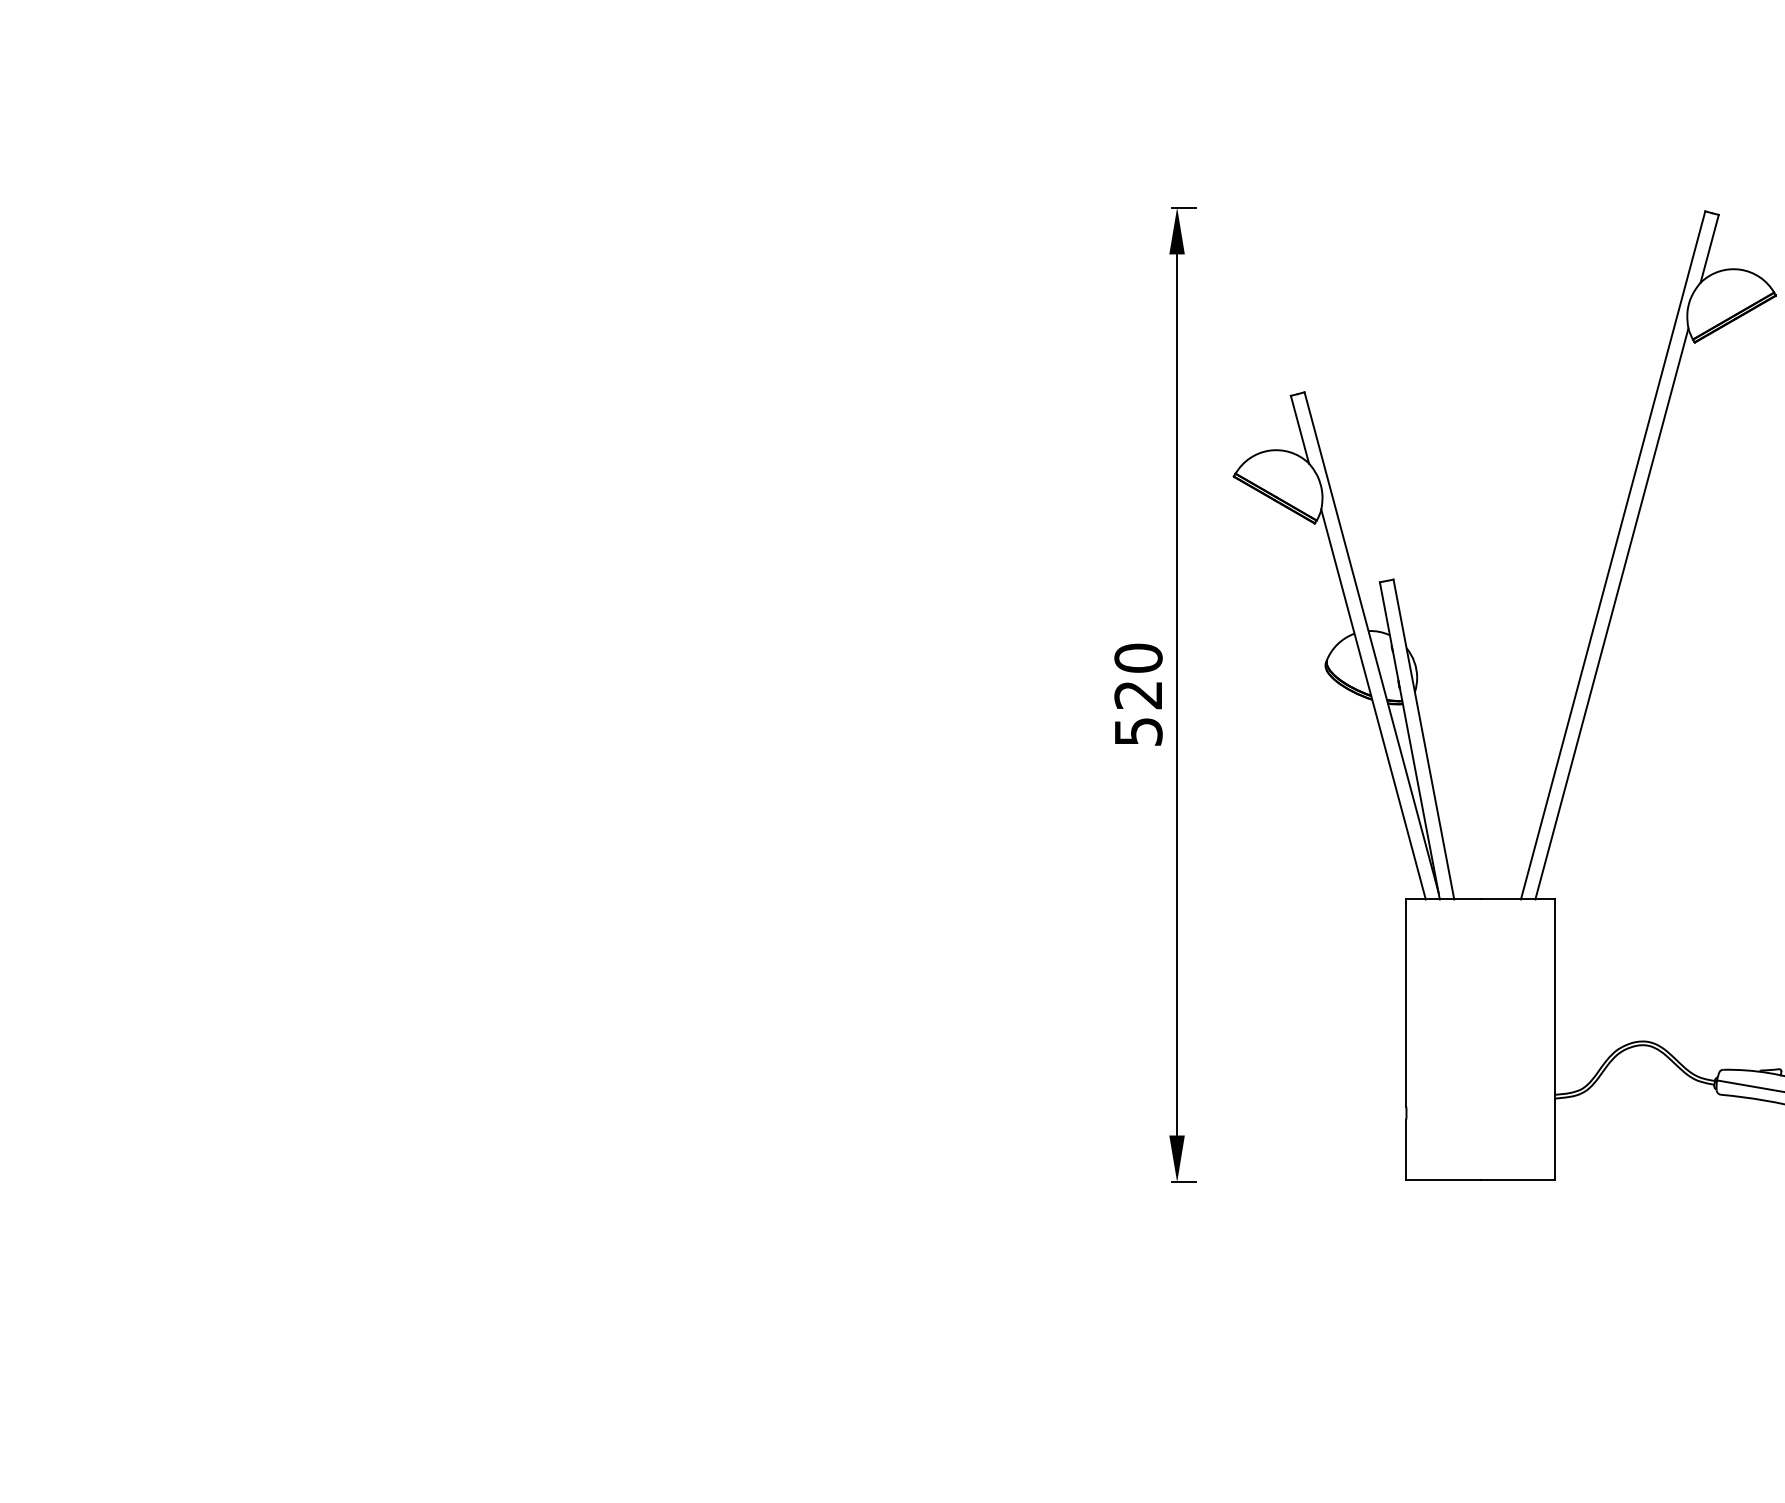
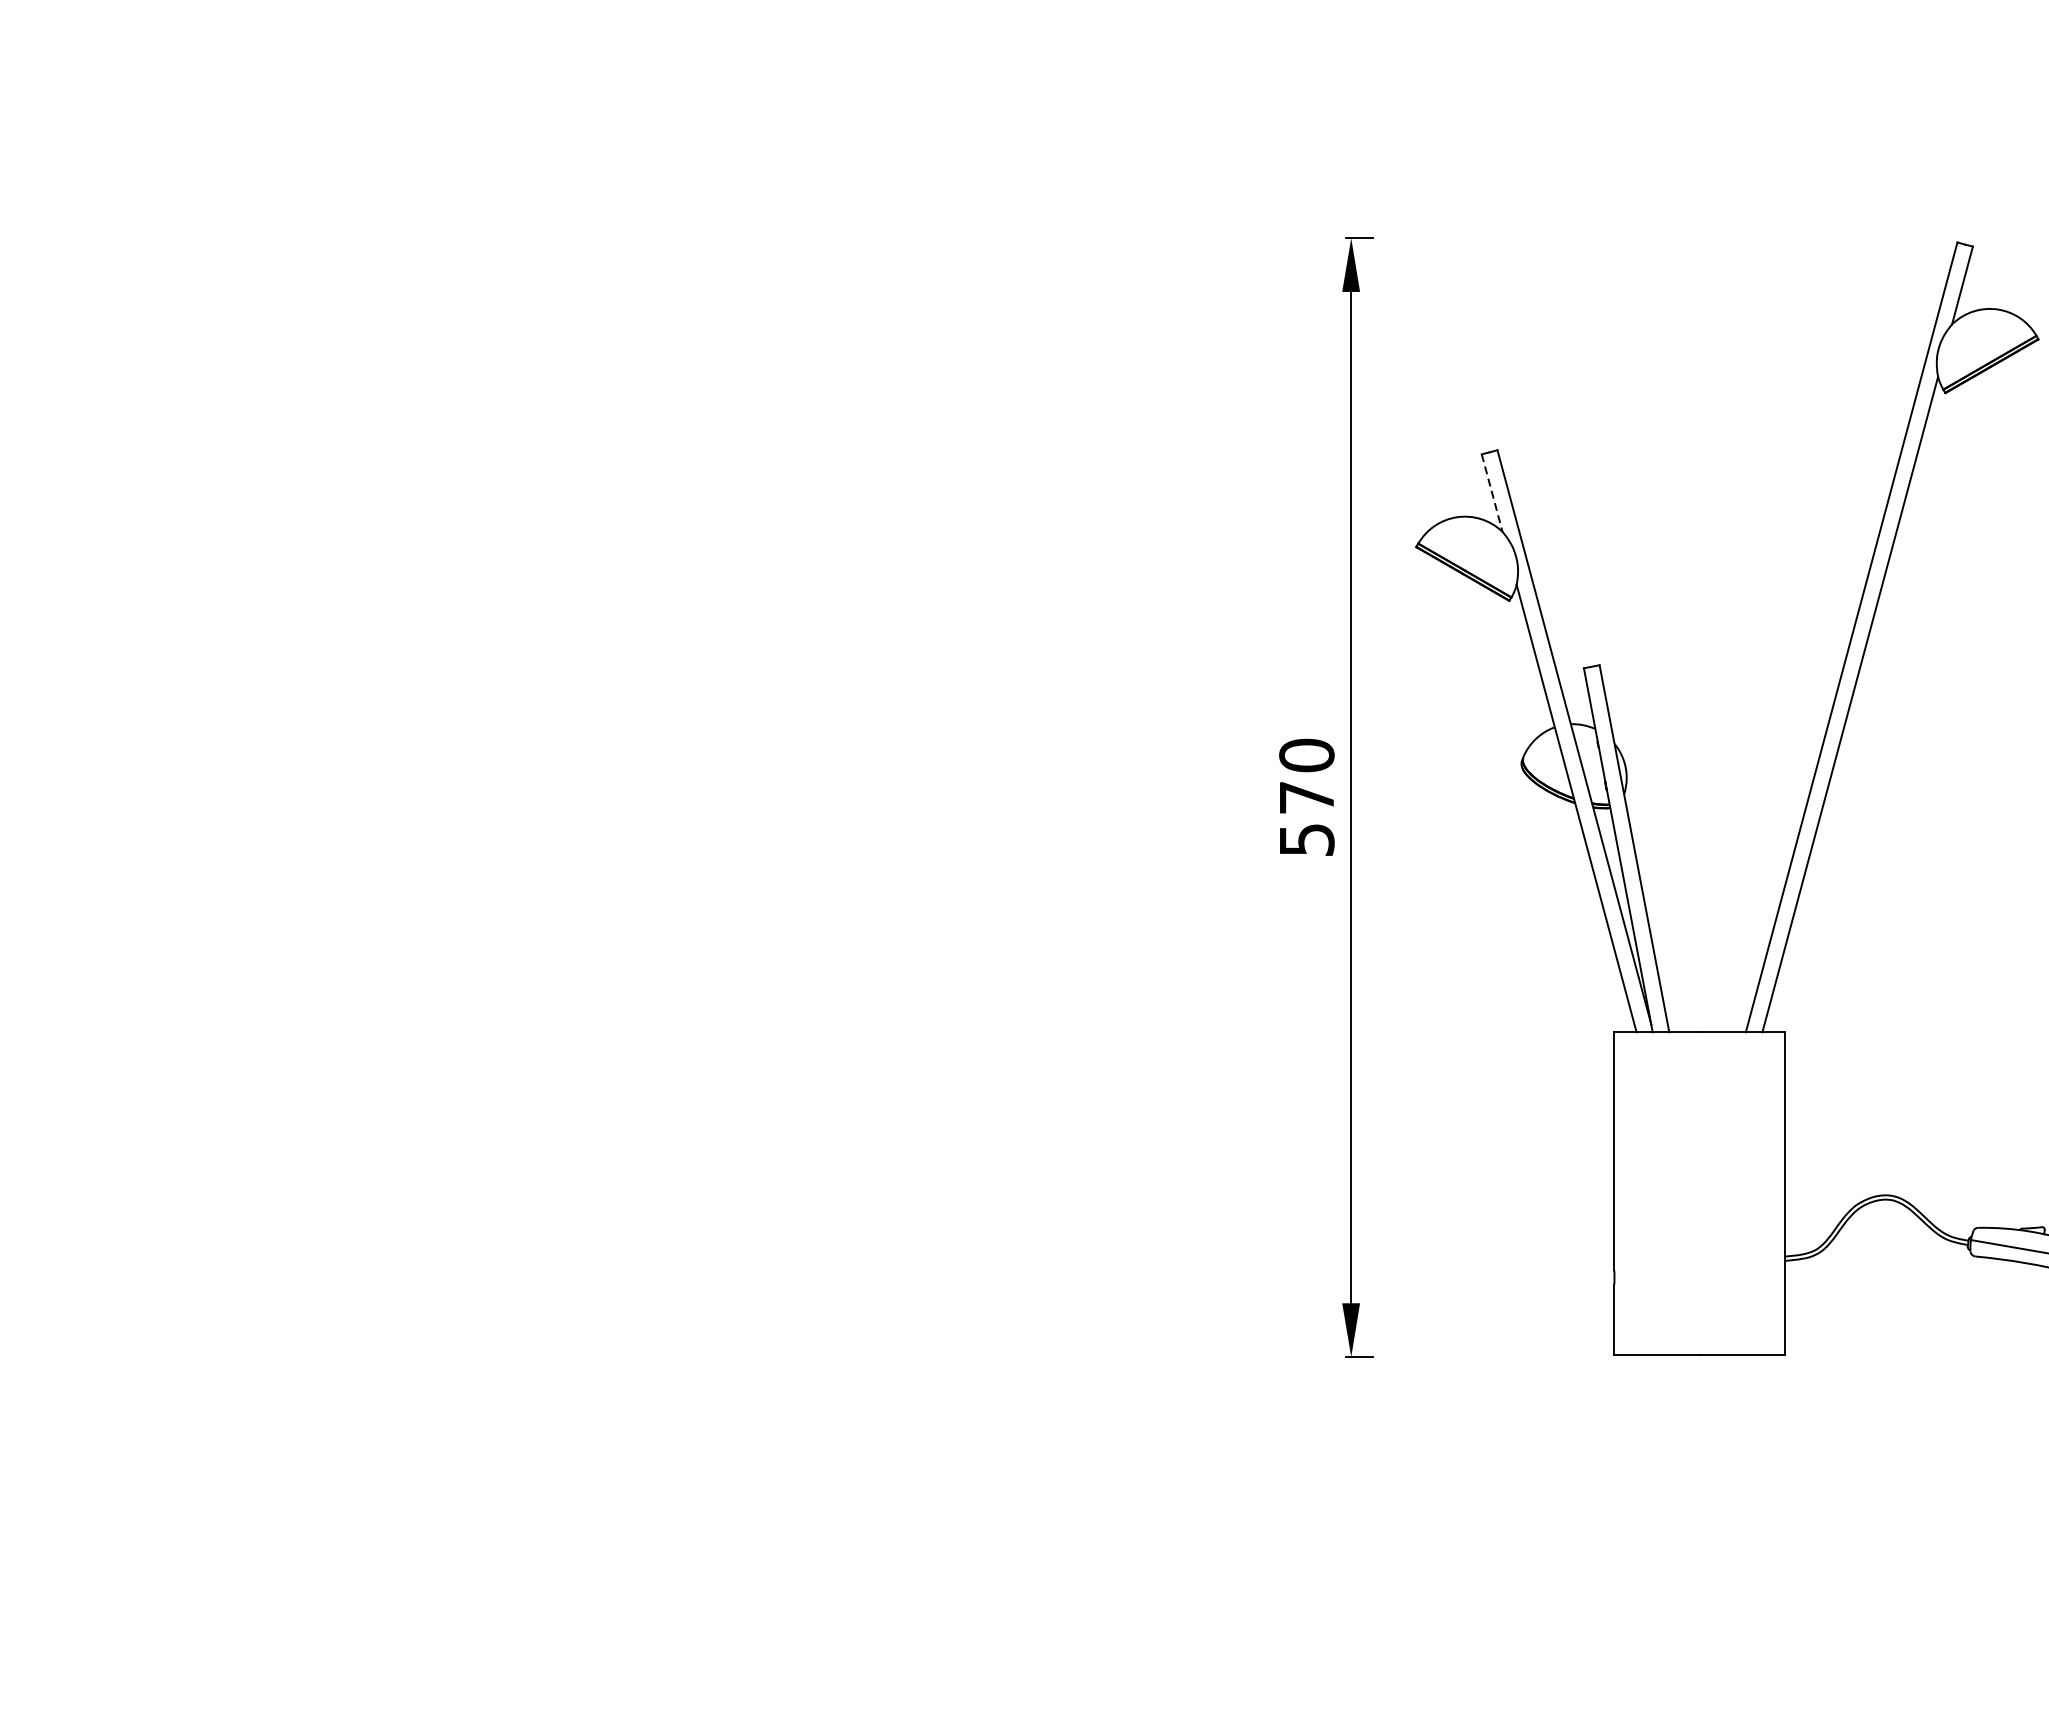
line: (1300, 430) -> (1492, 494), solid -> dashed
text: (1137, 695) -> (1305, 798), 520 -> 570

